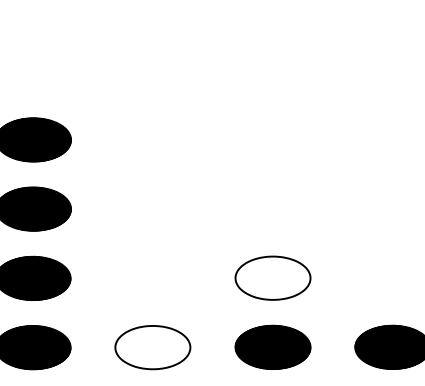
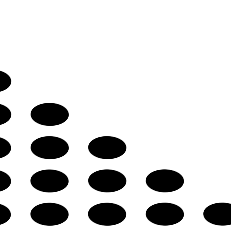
part: (153, 208) -> (107, 147), added
part: (153, 277) -> (107, 180), added
hatch: (272, 277) -> (164, 180), added
hatch: (153, 346) -> (107, 213), added

